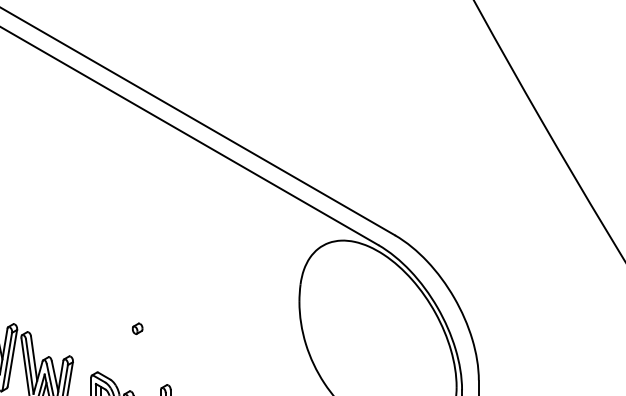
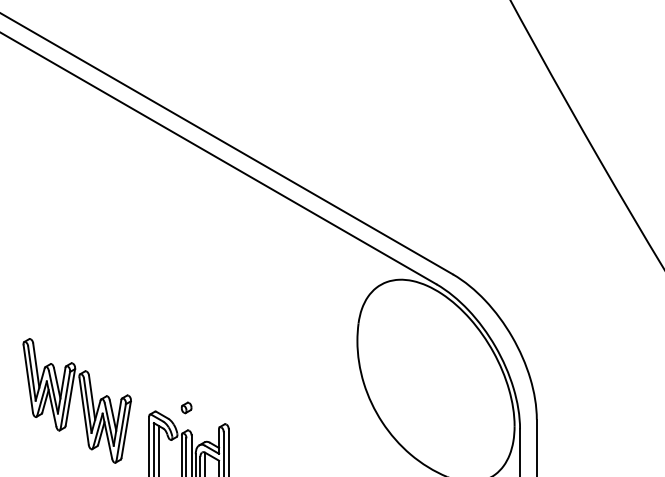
part: (137, 328) -> (186, 407), moved

